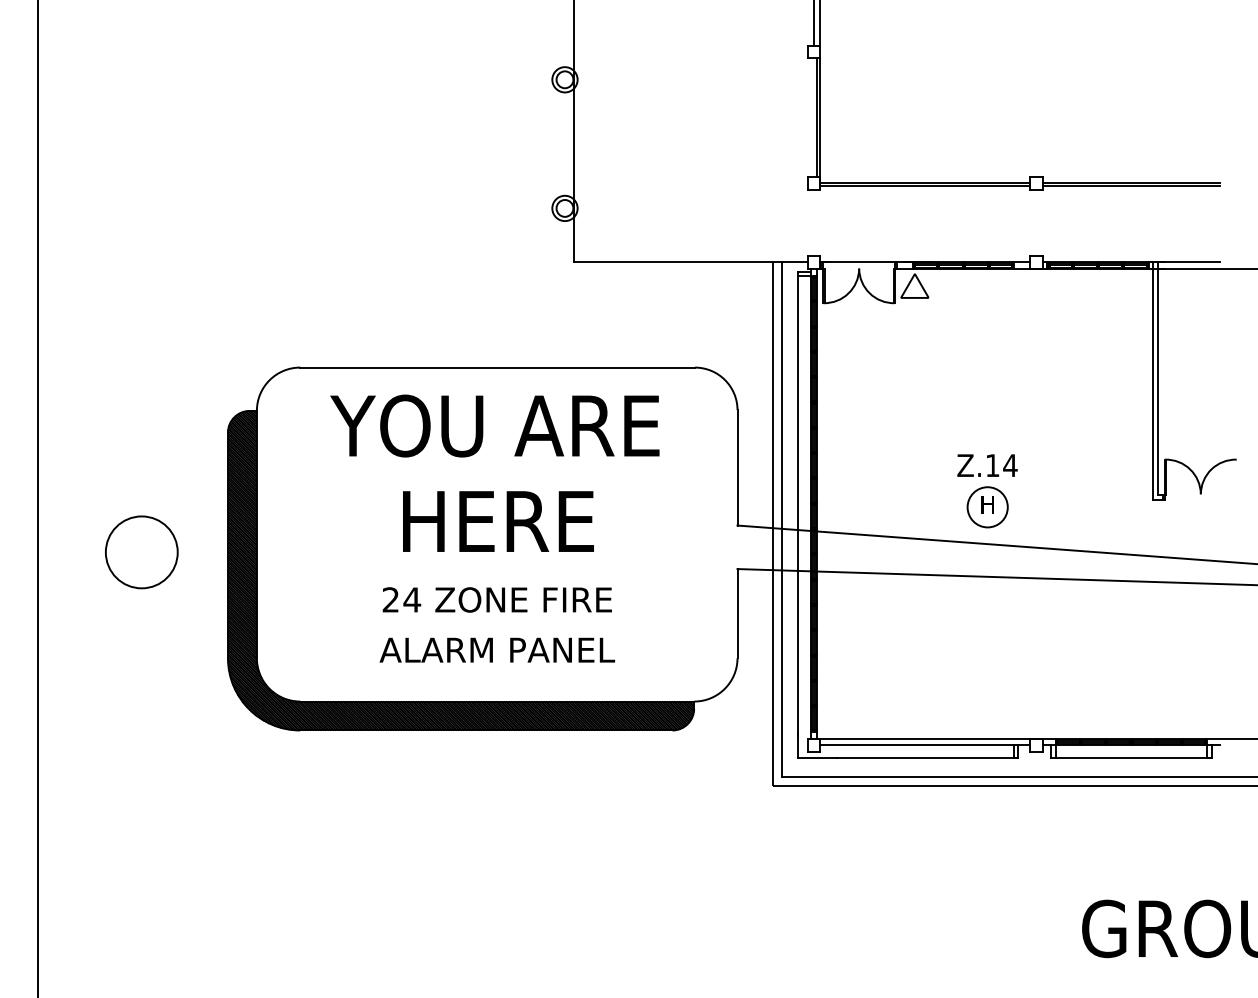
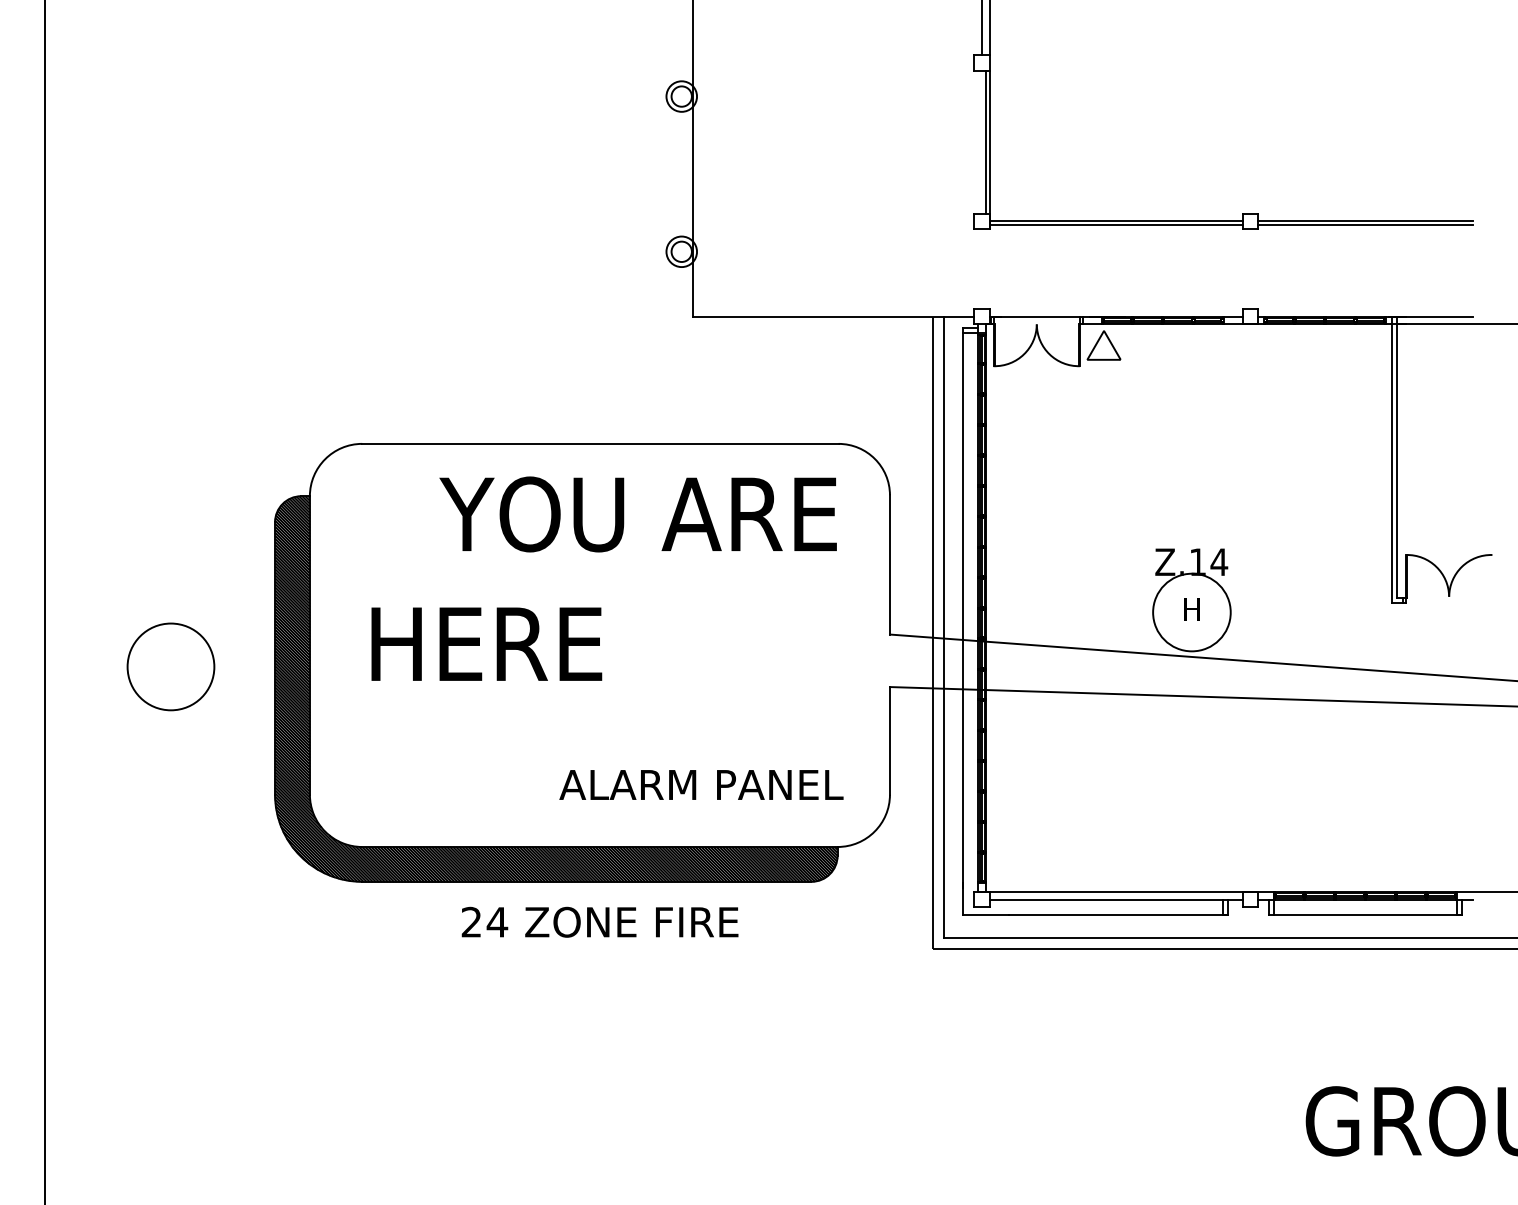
text: (494, 425) -> (637, 513), moved
circle: (987, 507) -> (1191, 612), size x1.6
text: (498, 521) -> (486, 644), moved
text: (496, 599) -> (599, 921), moved
text: (496, 649) -> (700, 784), moved

